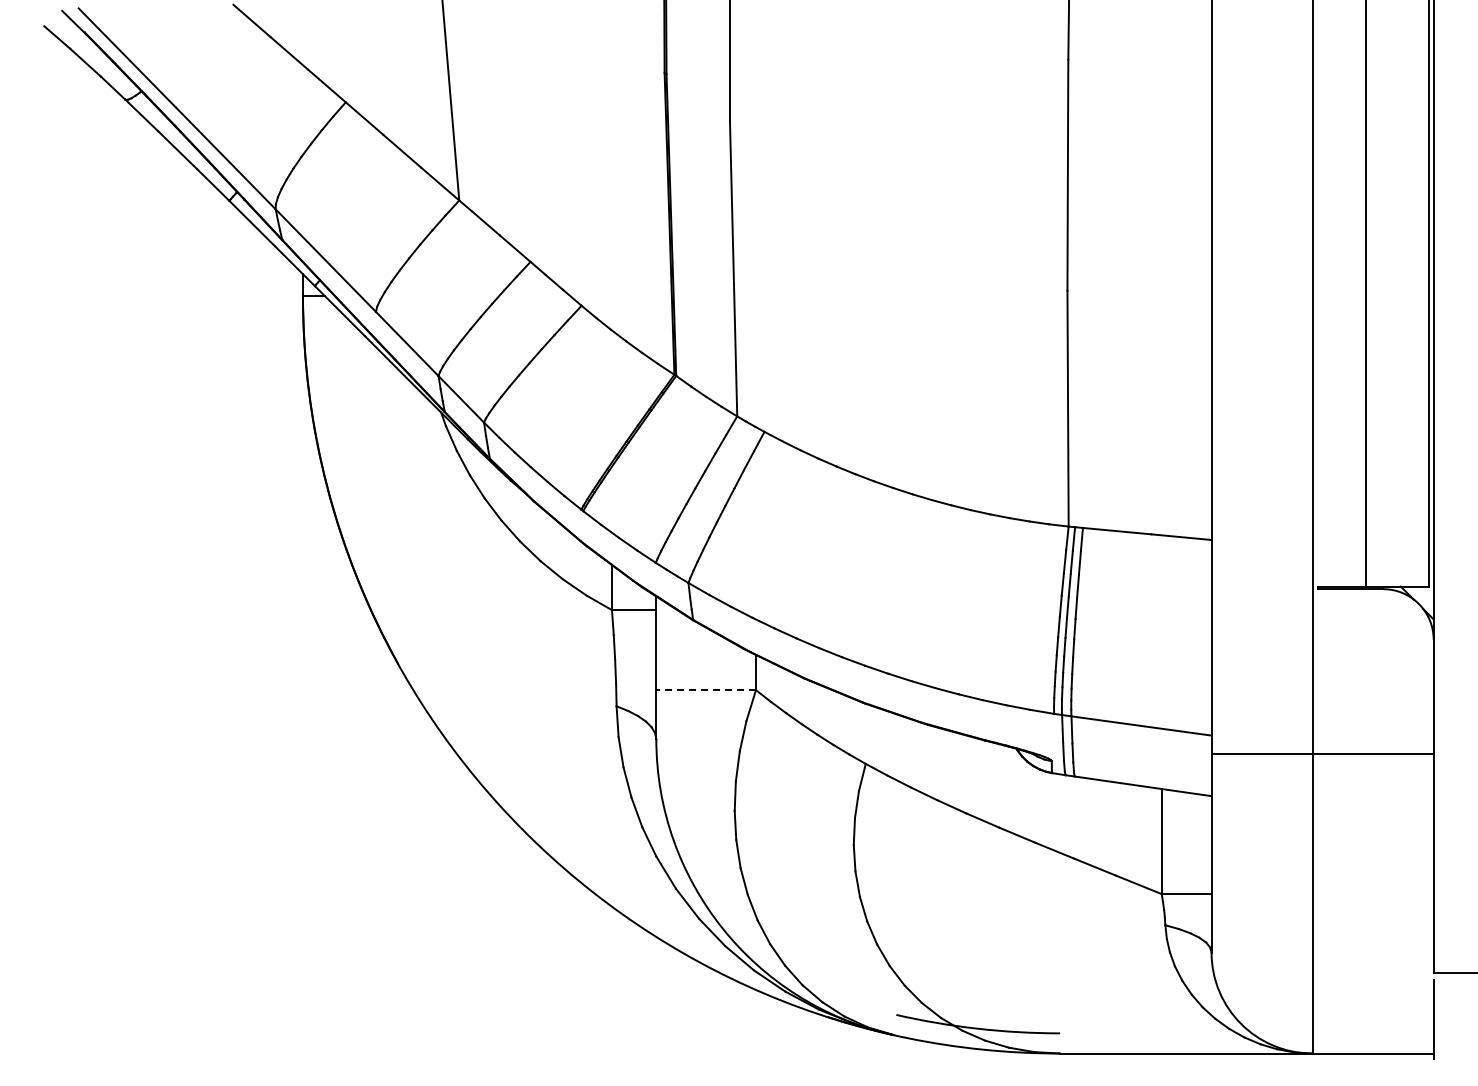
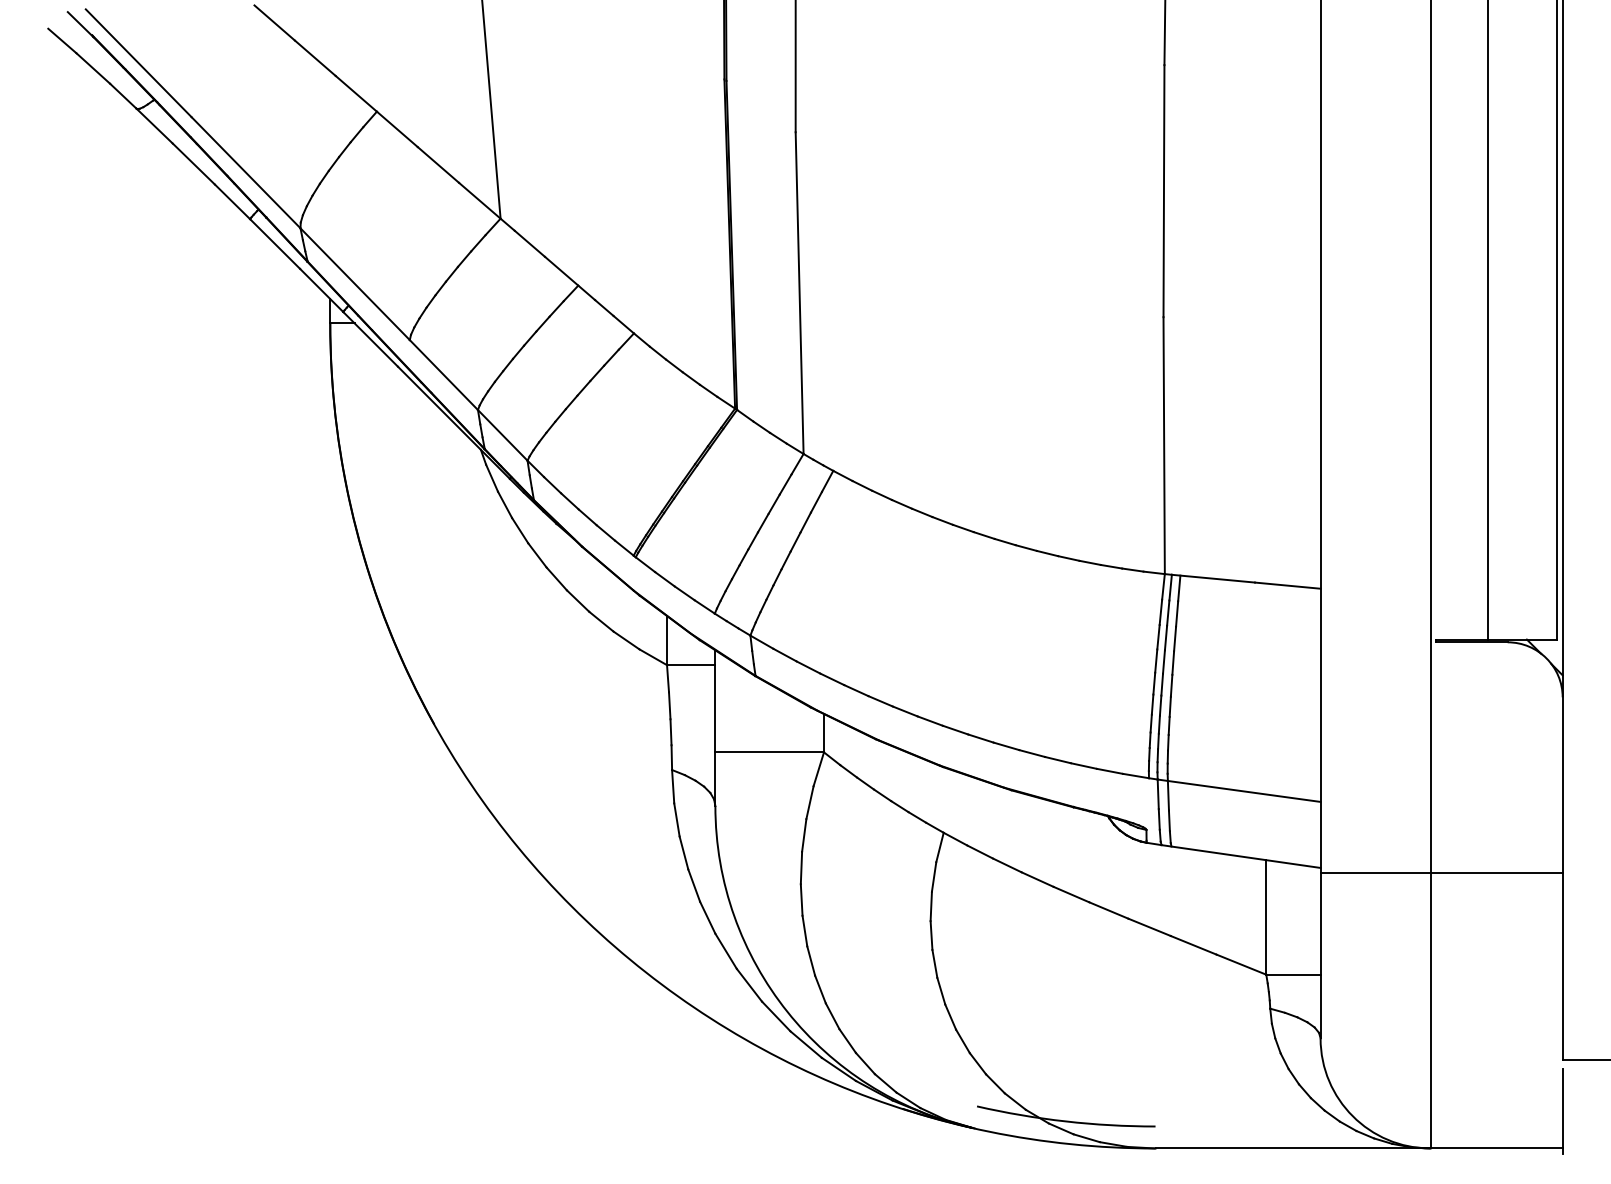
line: (706, 690) -> (770, 752), dashed -> solid
line: (1322, 754) -> (1441, 873), moved

